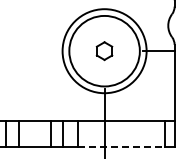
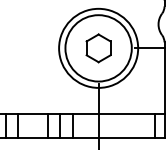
part: (104, 50) -> (98, 47), size x1.67
line: (121, 146) -> (114, 138), dashed -> solid

